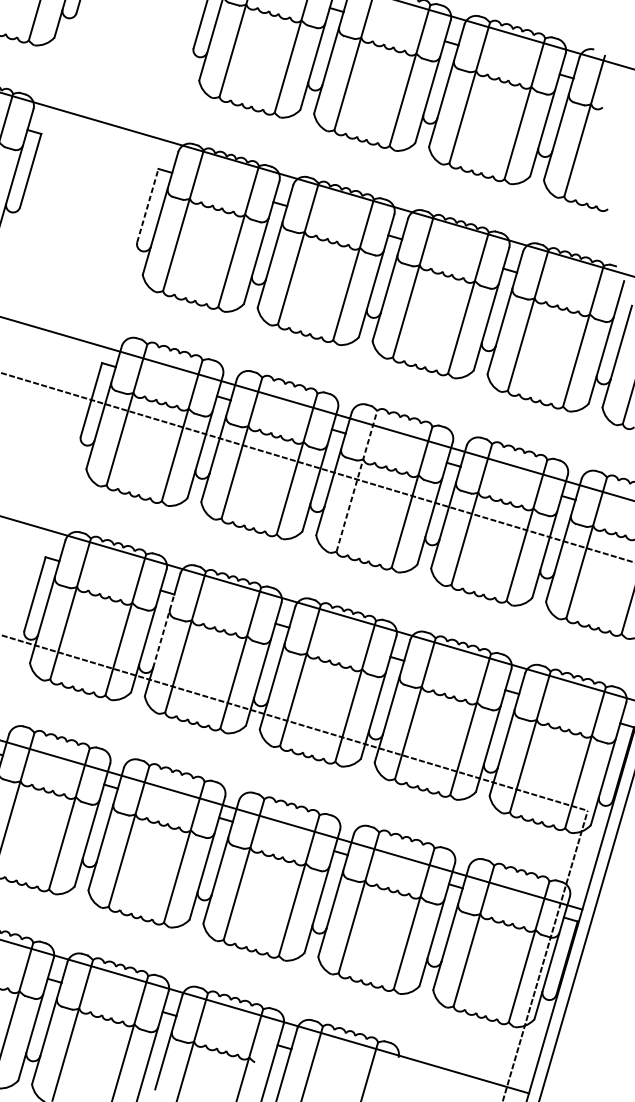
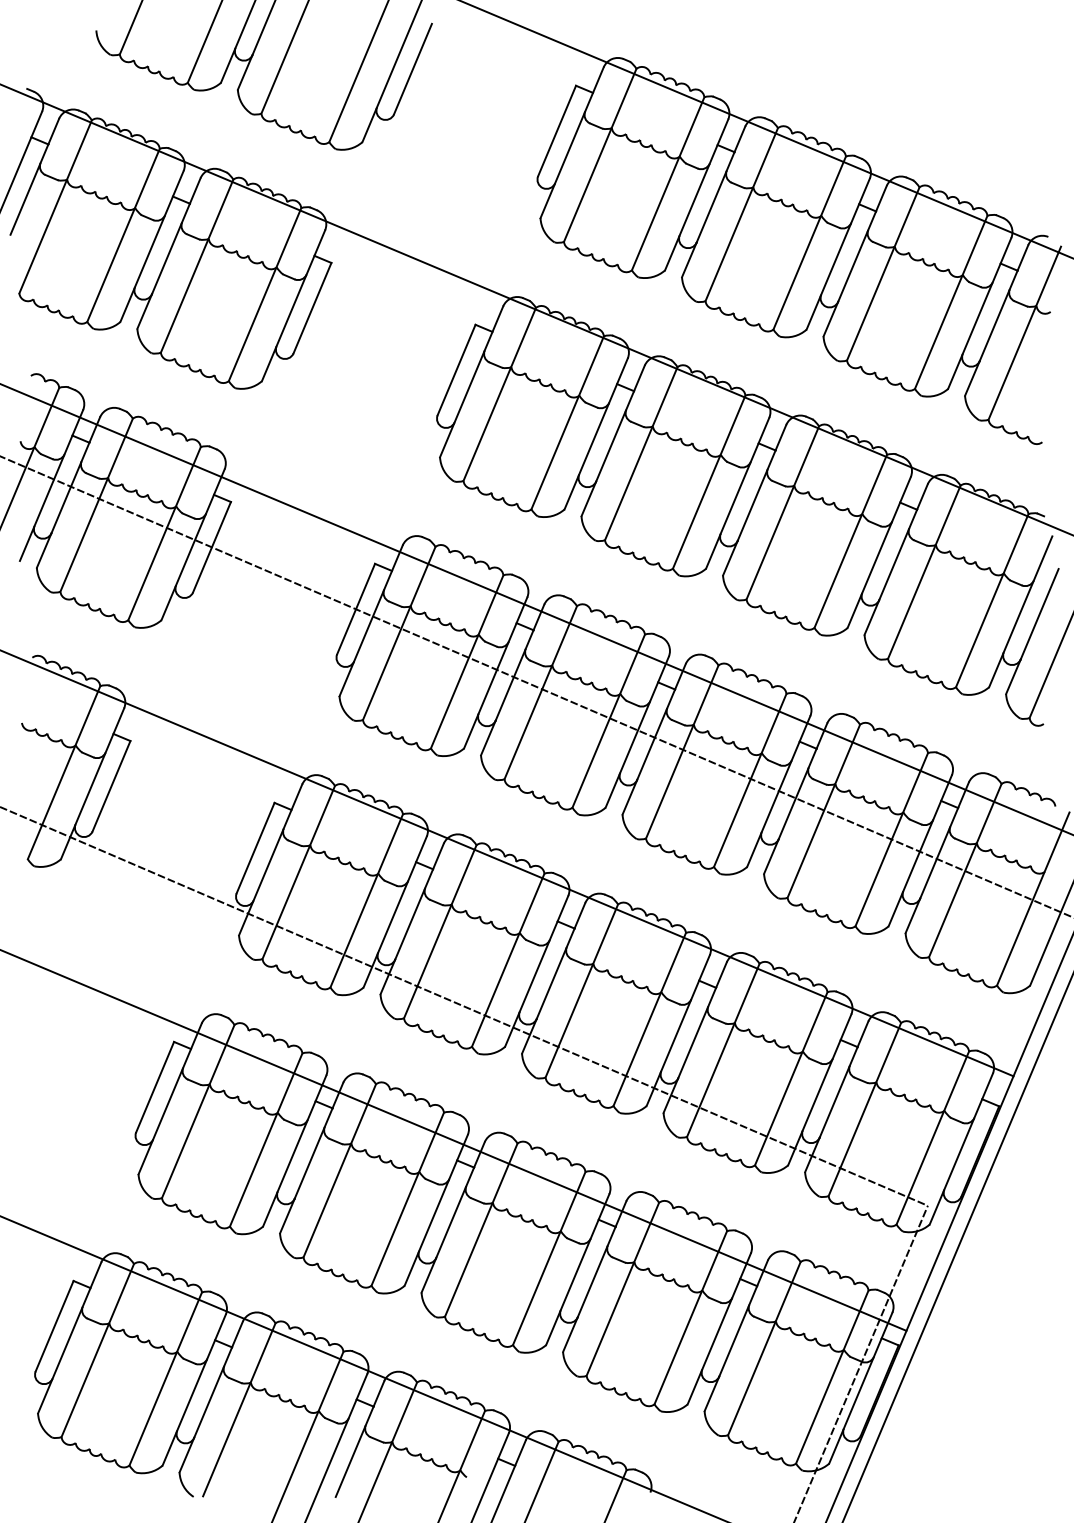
line: (147, 206) -> (456, 370), dashed -> solid
line: (357, 481) -> (682, 752), dashed -> solid
line: (164, 631) -> (414, 914), dashed -> solid

